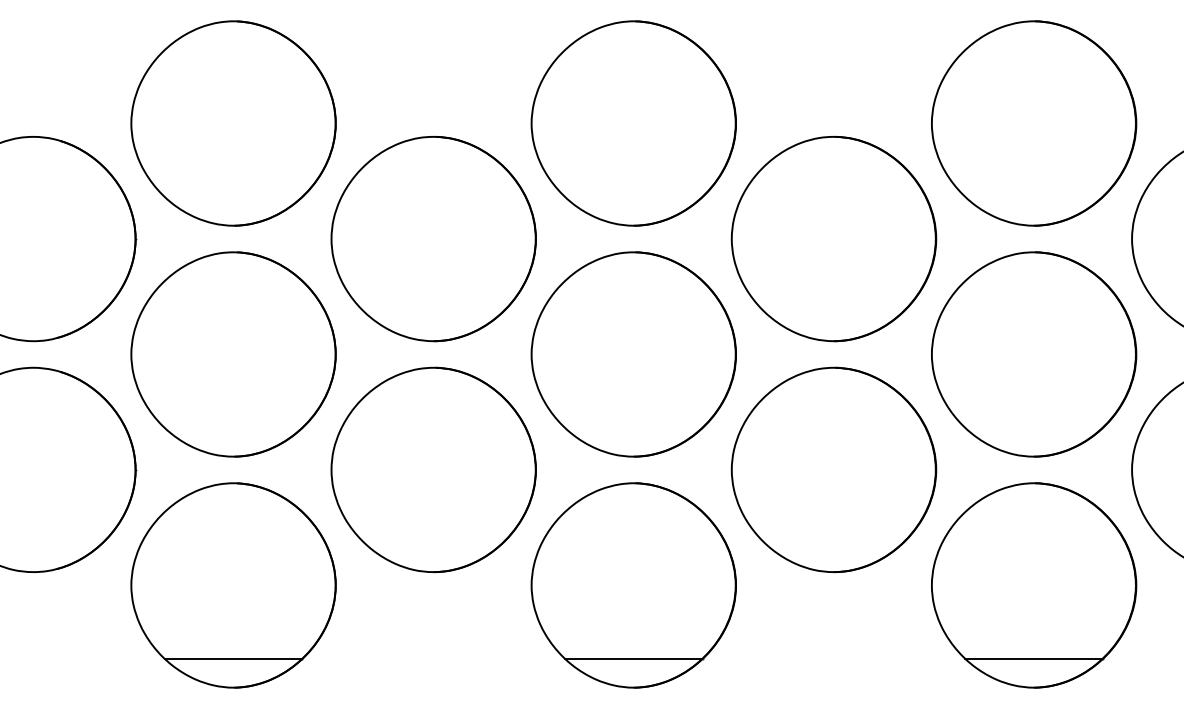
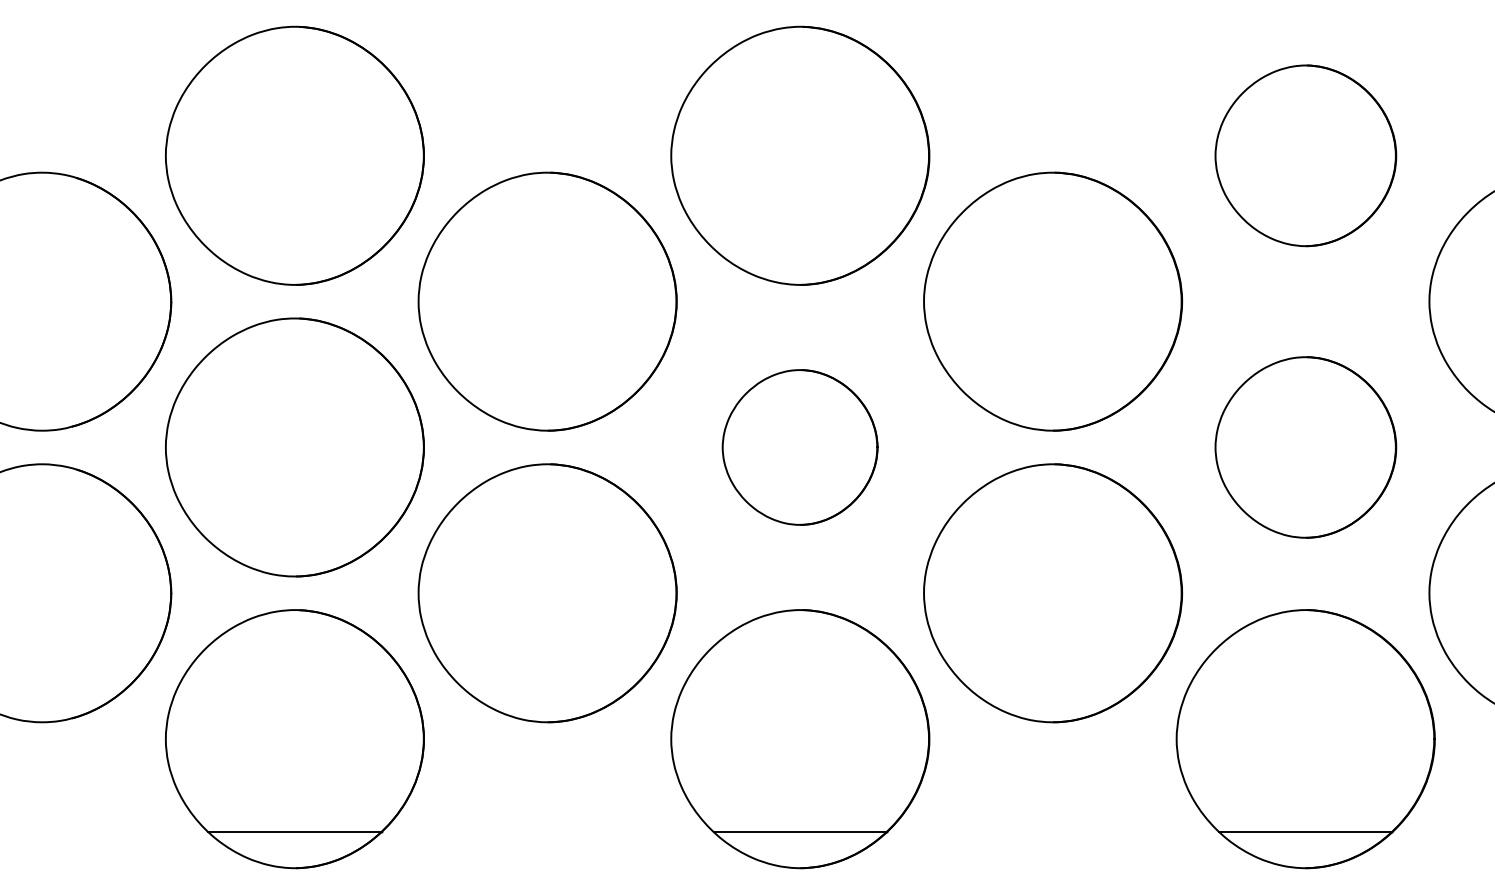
part: (1034, 123) -> (1306, 155), size x0.7
part: (633, 354) -> (799, 447), size x0.6
part: (1034, 354) -> (1306, 447), size x0.7

